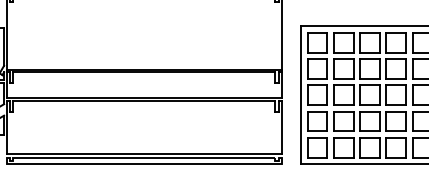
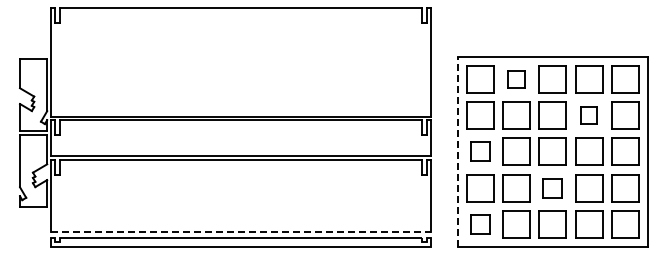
part: (343, 42) -> (516, 79), size x0.6
part: (396, 68) -> (589, 115), size x0.6
line: (301, 94) -> (457, 151), solid -> dashed
part: (317, 94) -> (480, 151), size x0.7
part: (369, 121) -> (552, 188), size x0.7
part: (317, 147) -> (480, 224), size x0.7
line: (144, 153) -> (241, 232), solid -> dashed

